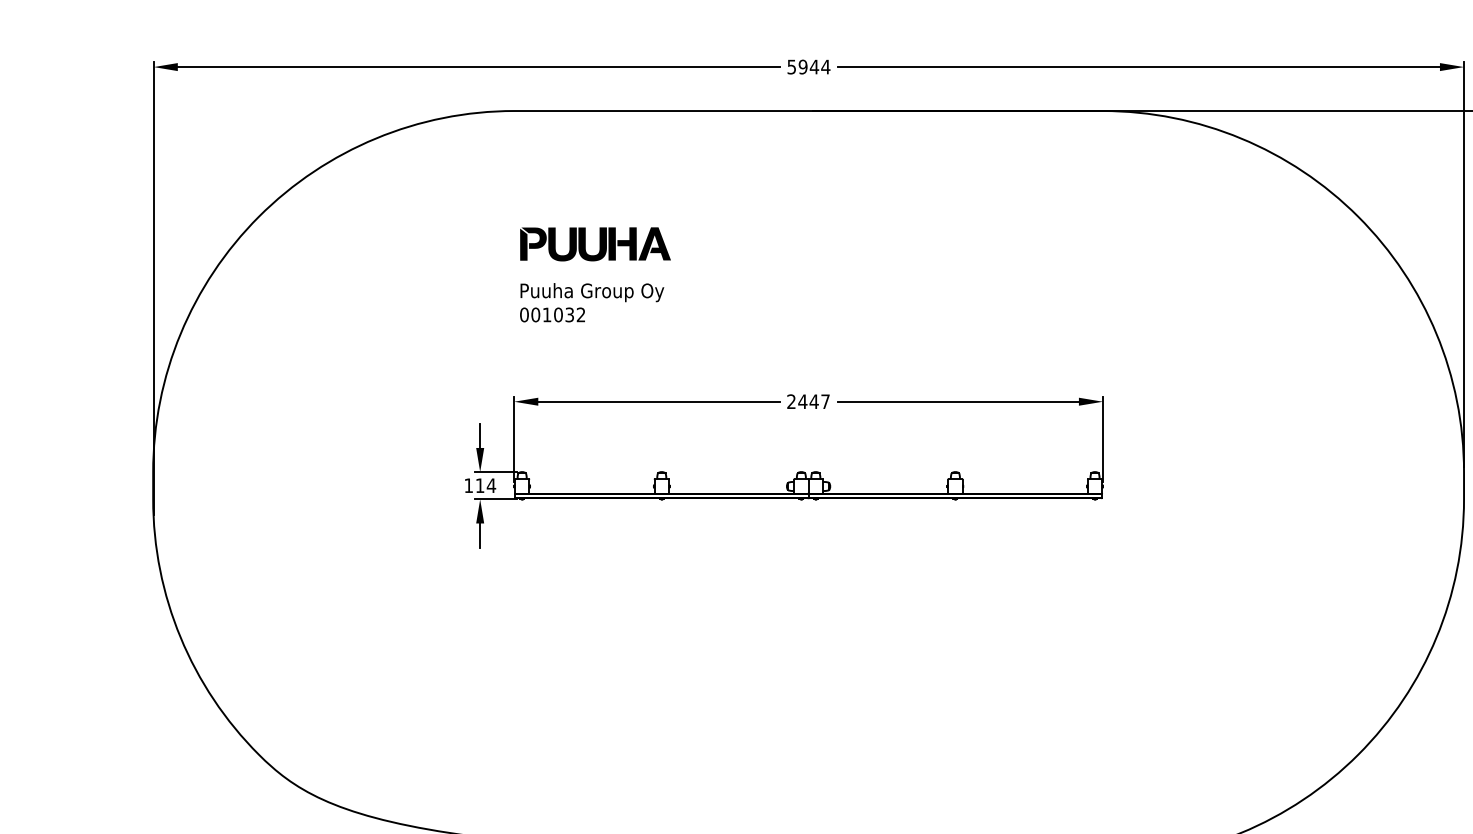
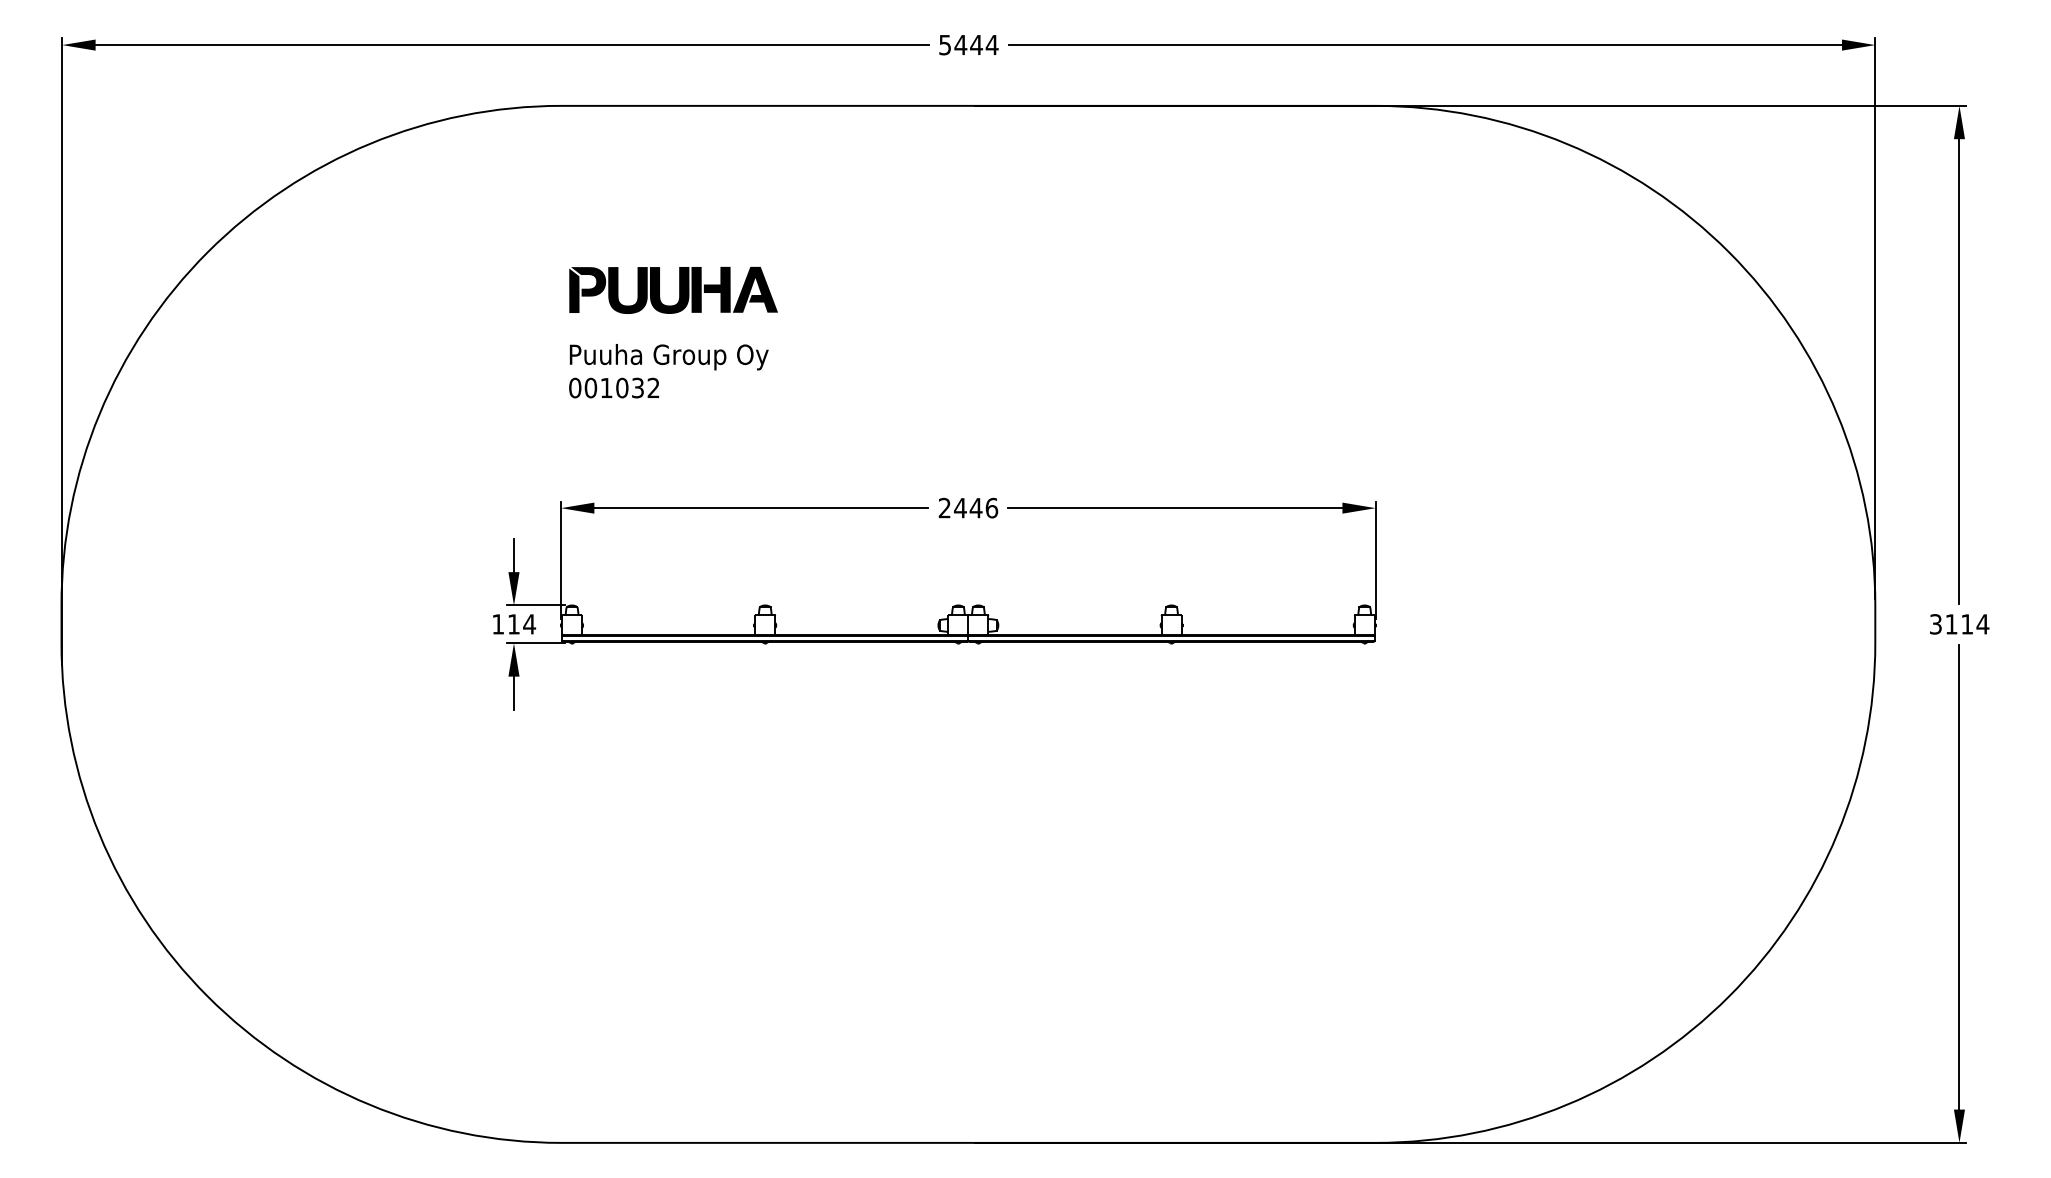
text: (802, 66) -> (960, 44), 5944 -> 5444
text: (825, 401) -> (991, 507), 2447 -> 2446

